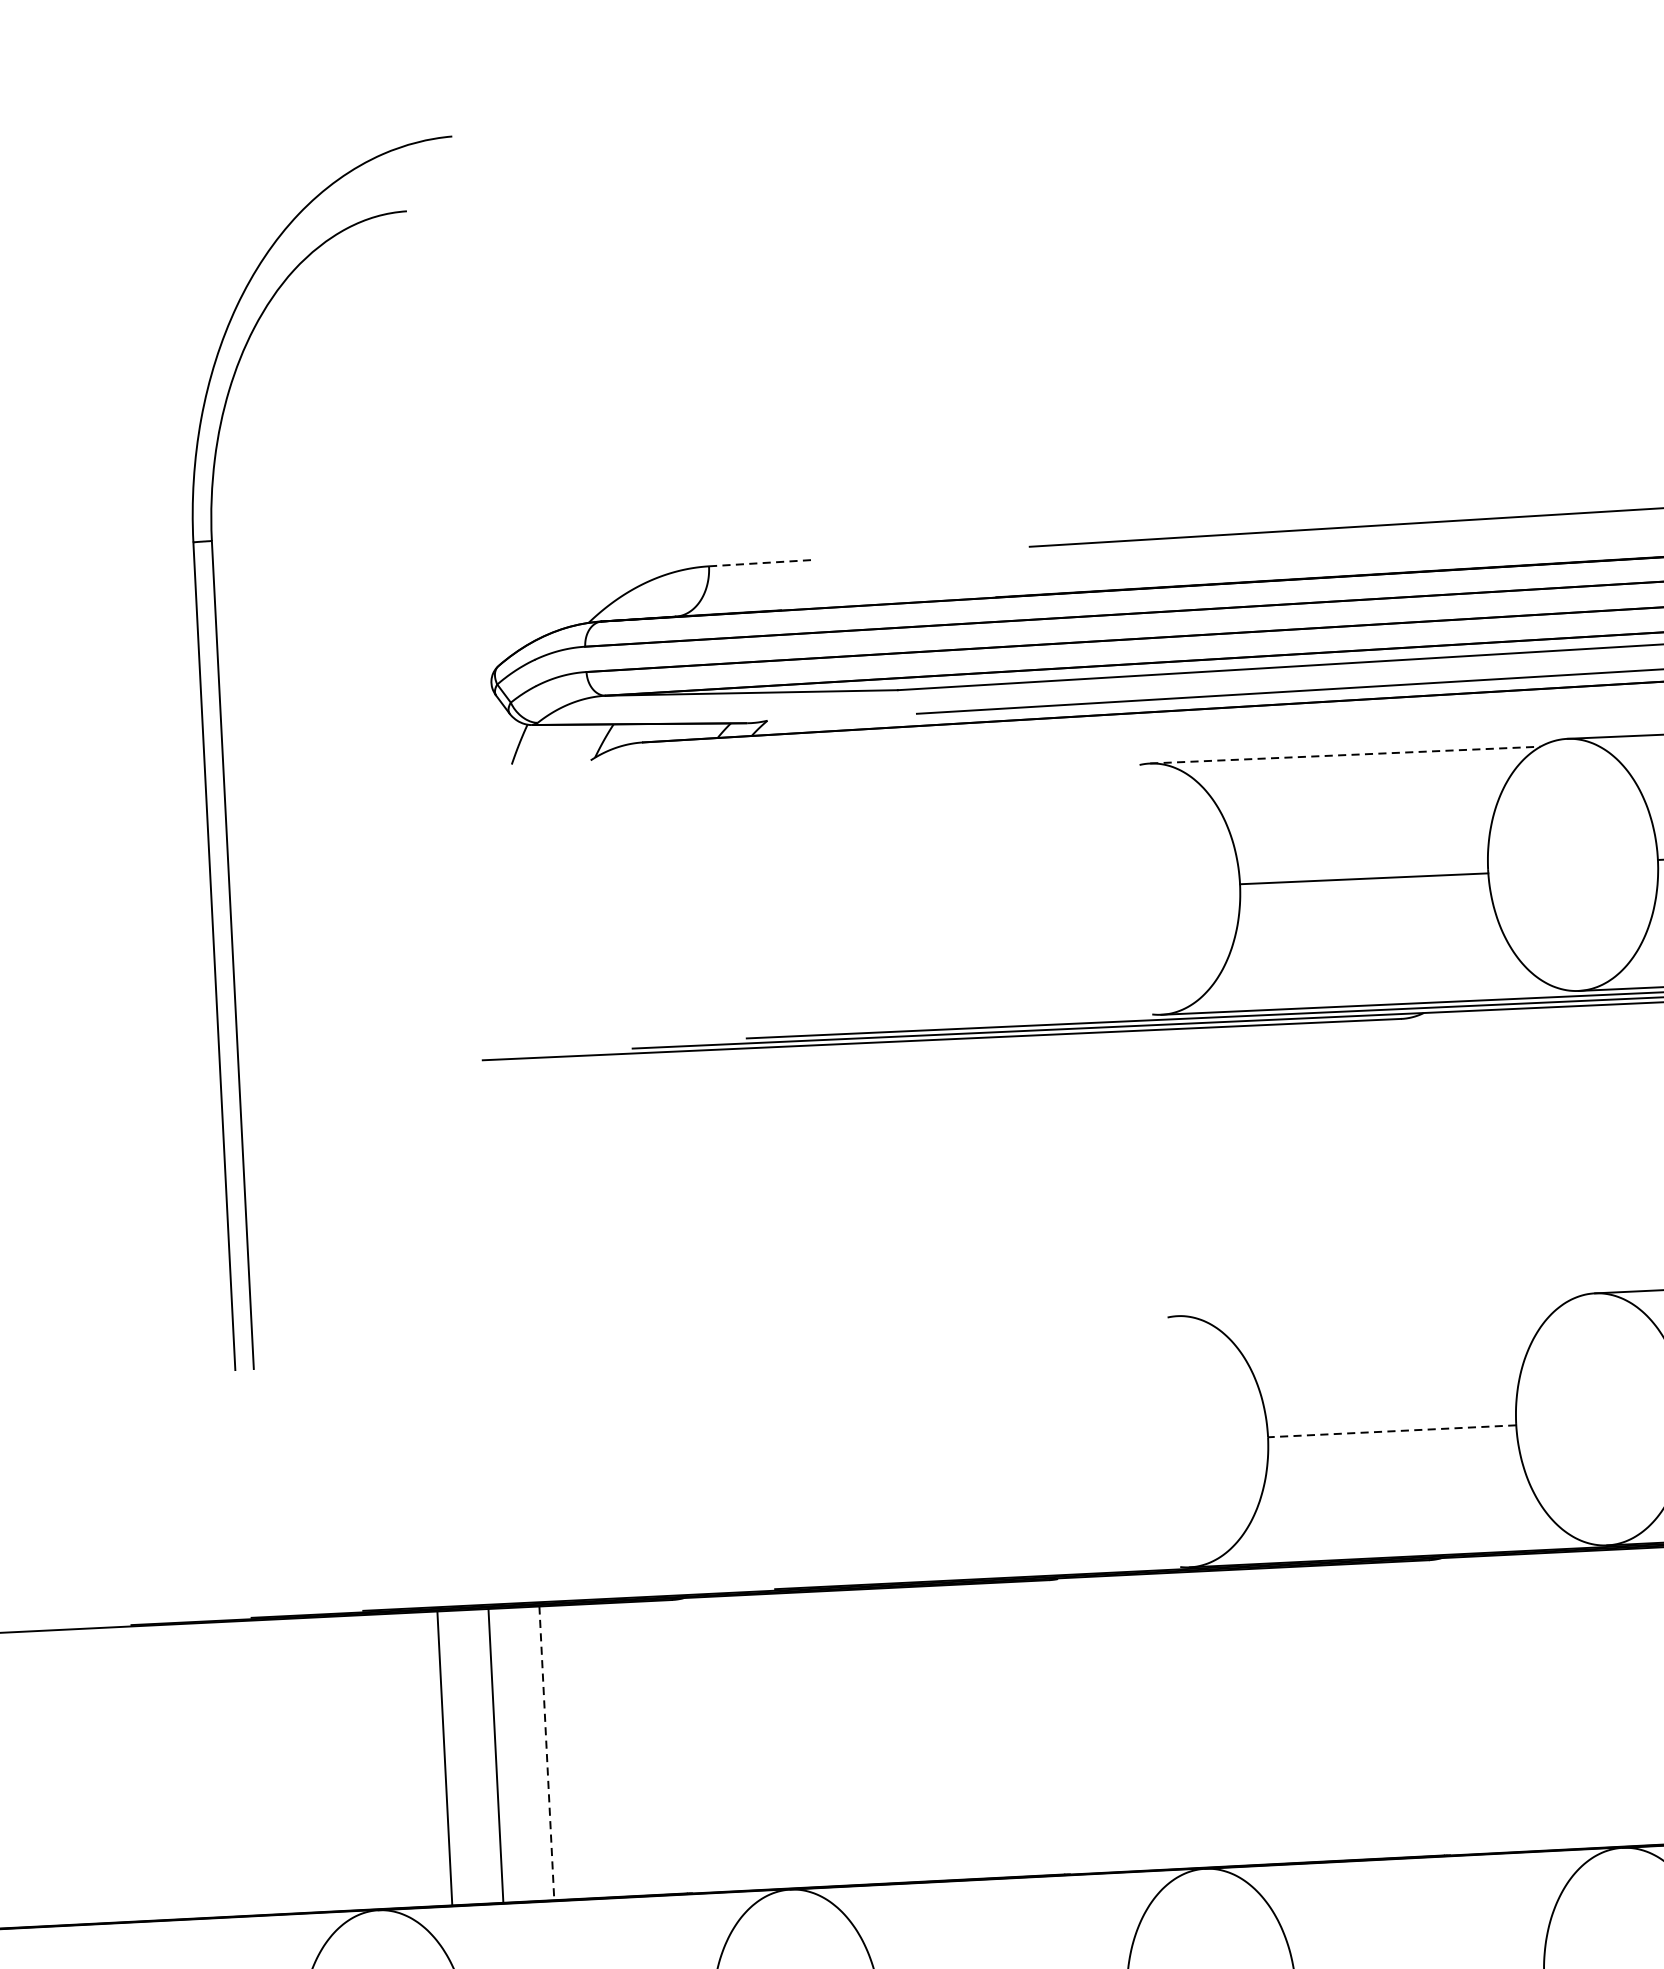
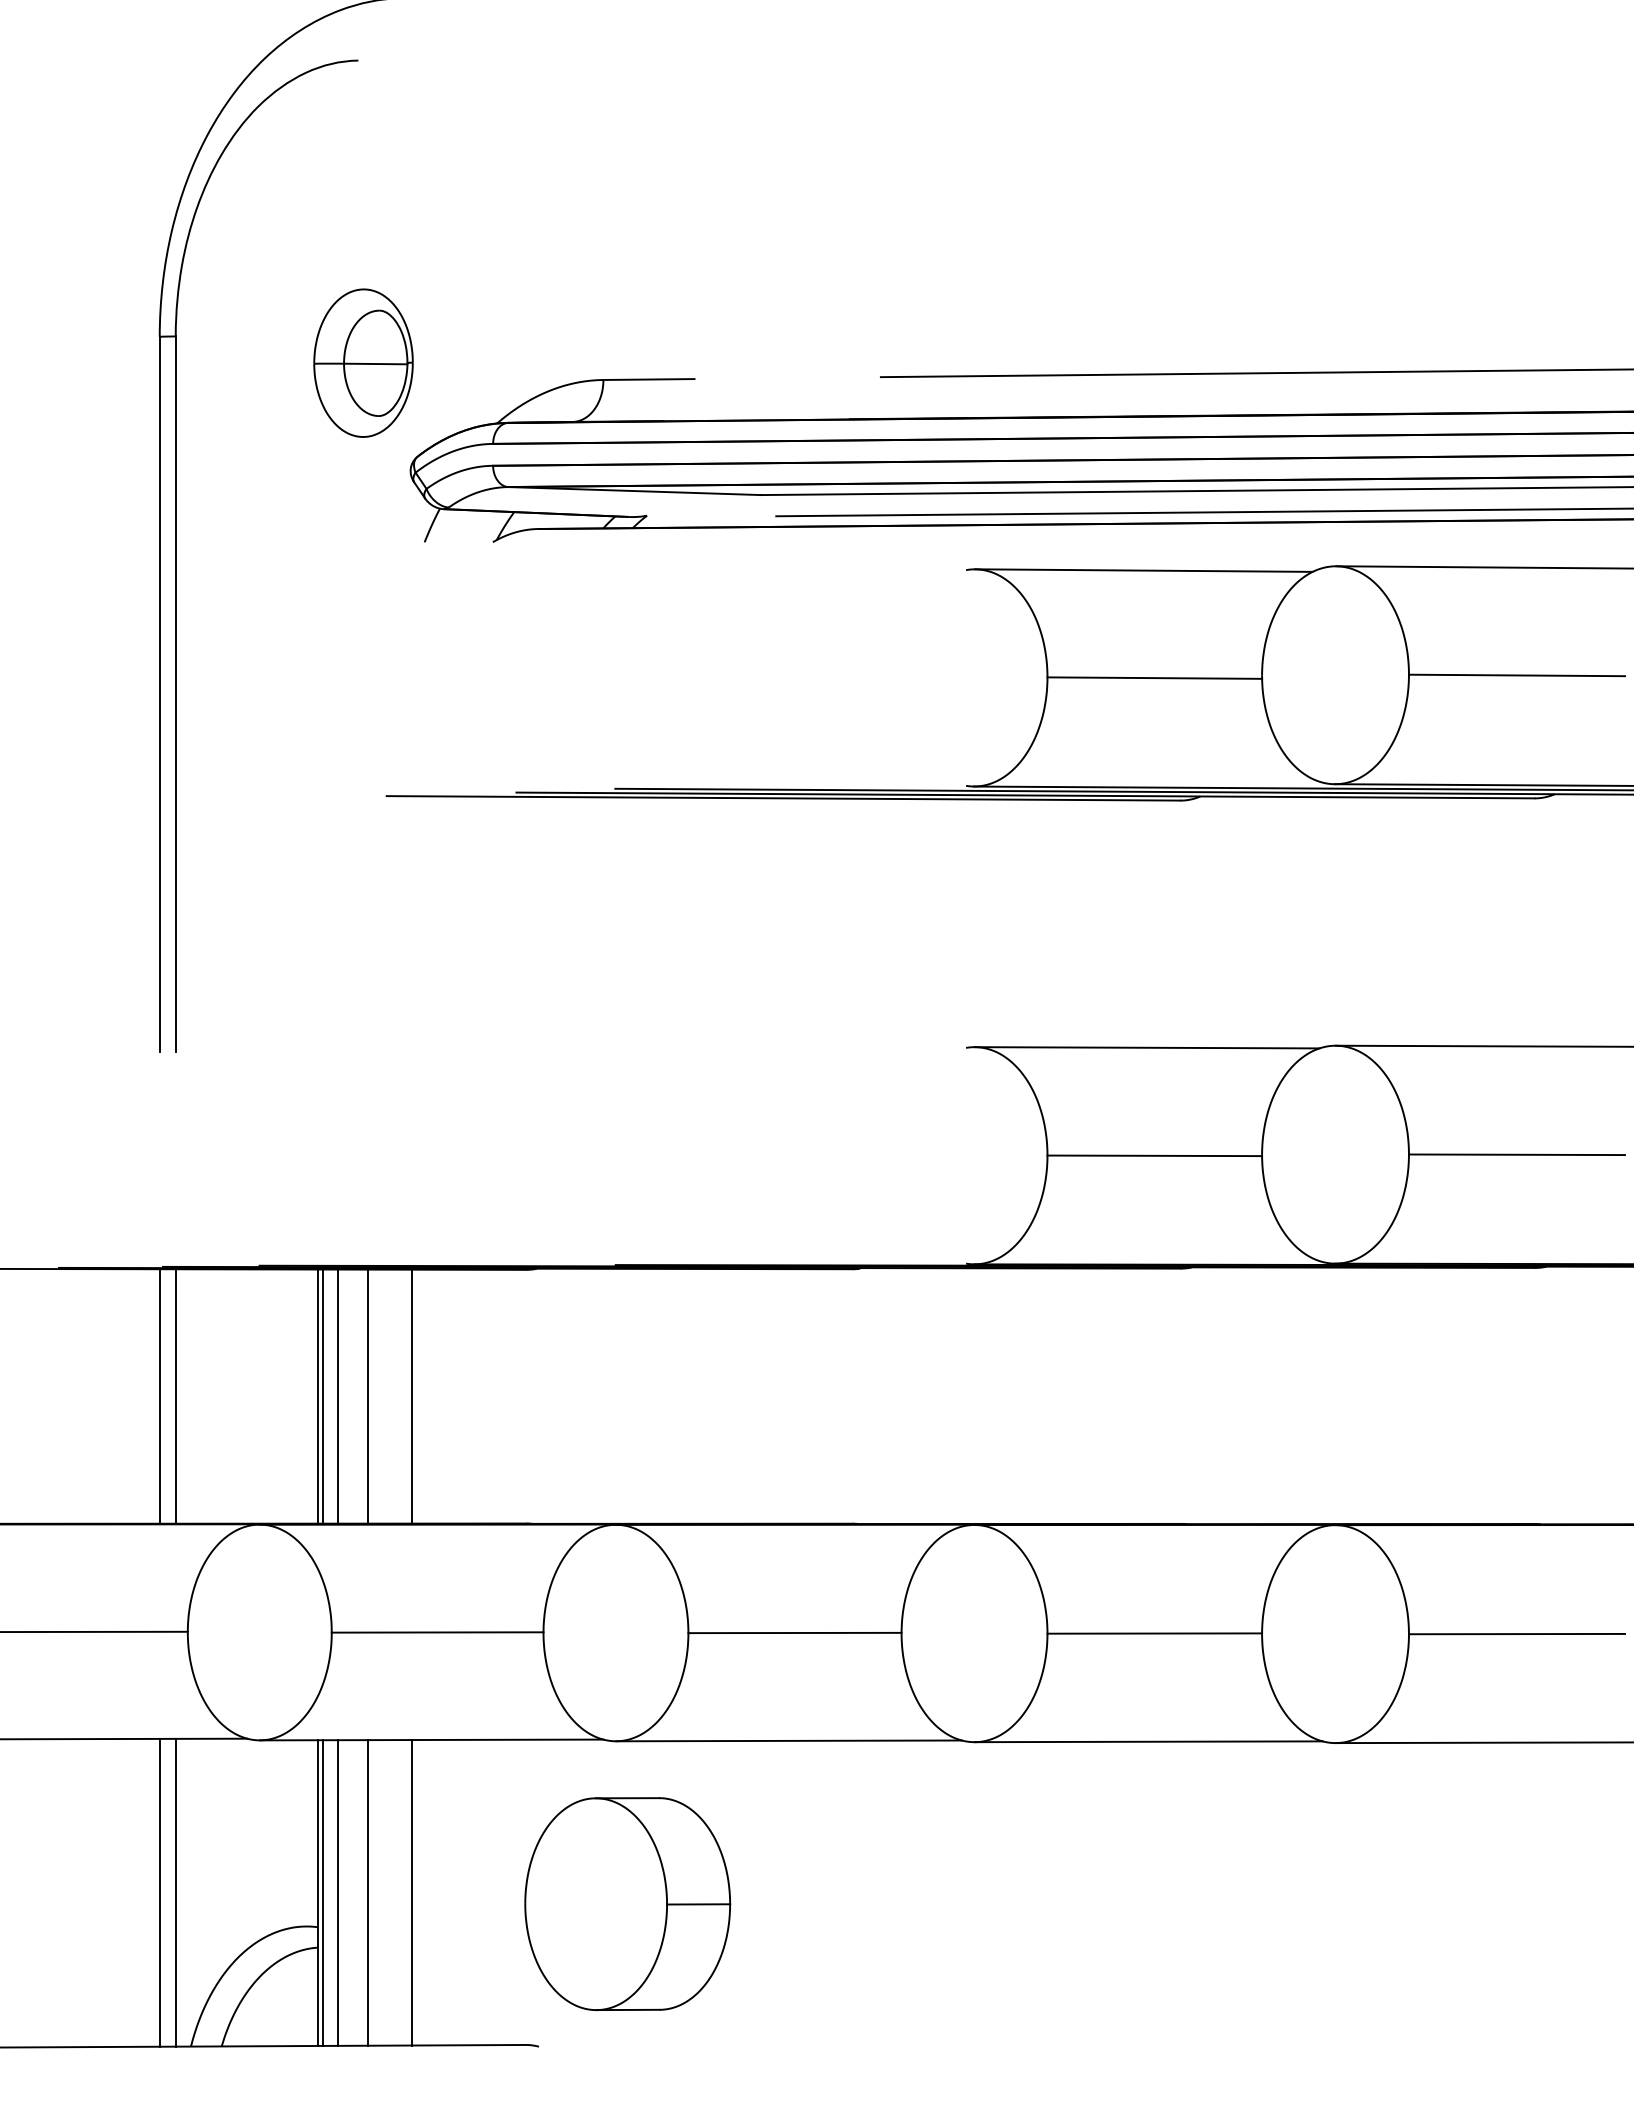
part: (430, 560) -> (363, 362), added
line: (761, 563) -> (648, 379), dashed -> solid
line: (1344, 755) -> (1143, 570), dashed -> solid
line: (1376, 1306) -> (1146, 1047), added
line: (1391, 1430) -> (1154, 1155), dashed -> solid
line: (546, 1753) -> (411, 1396), dashed -> solid
line: (462, 1757) -> (338, 1396), added
line: (439, 1758) -> (318, 1396), added
line: (255, 1767) -> (159, 1396), added
line: (273, 1767) -> (175, 1396), added

